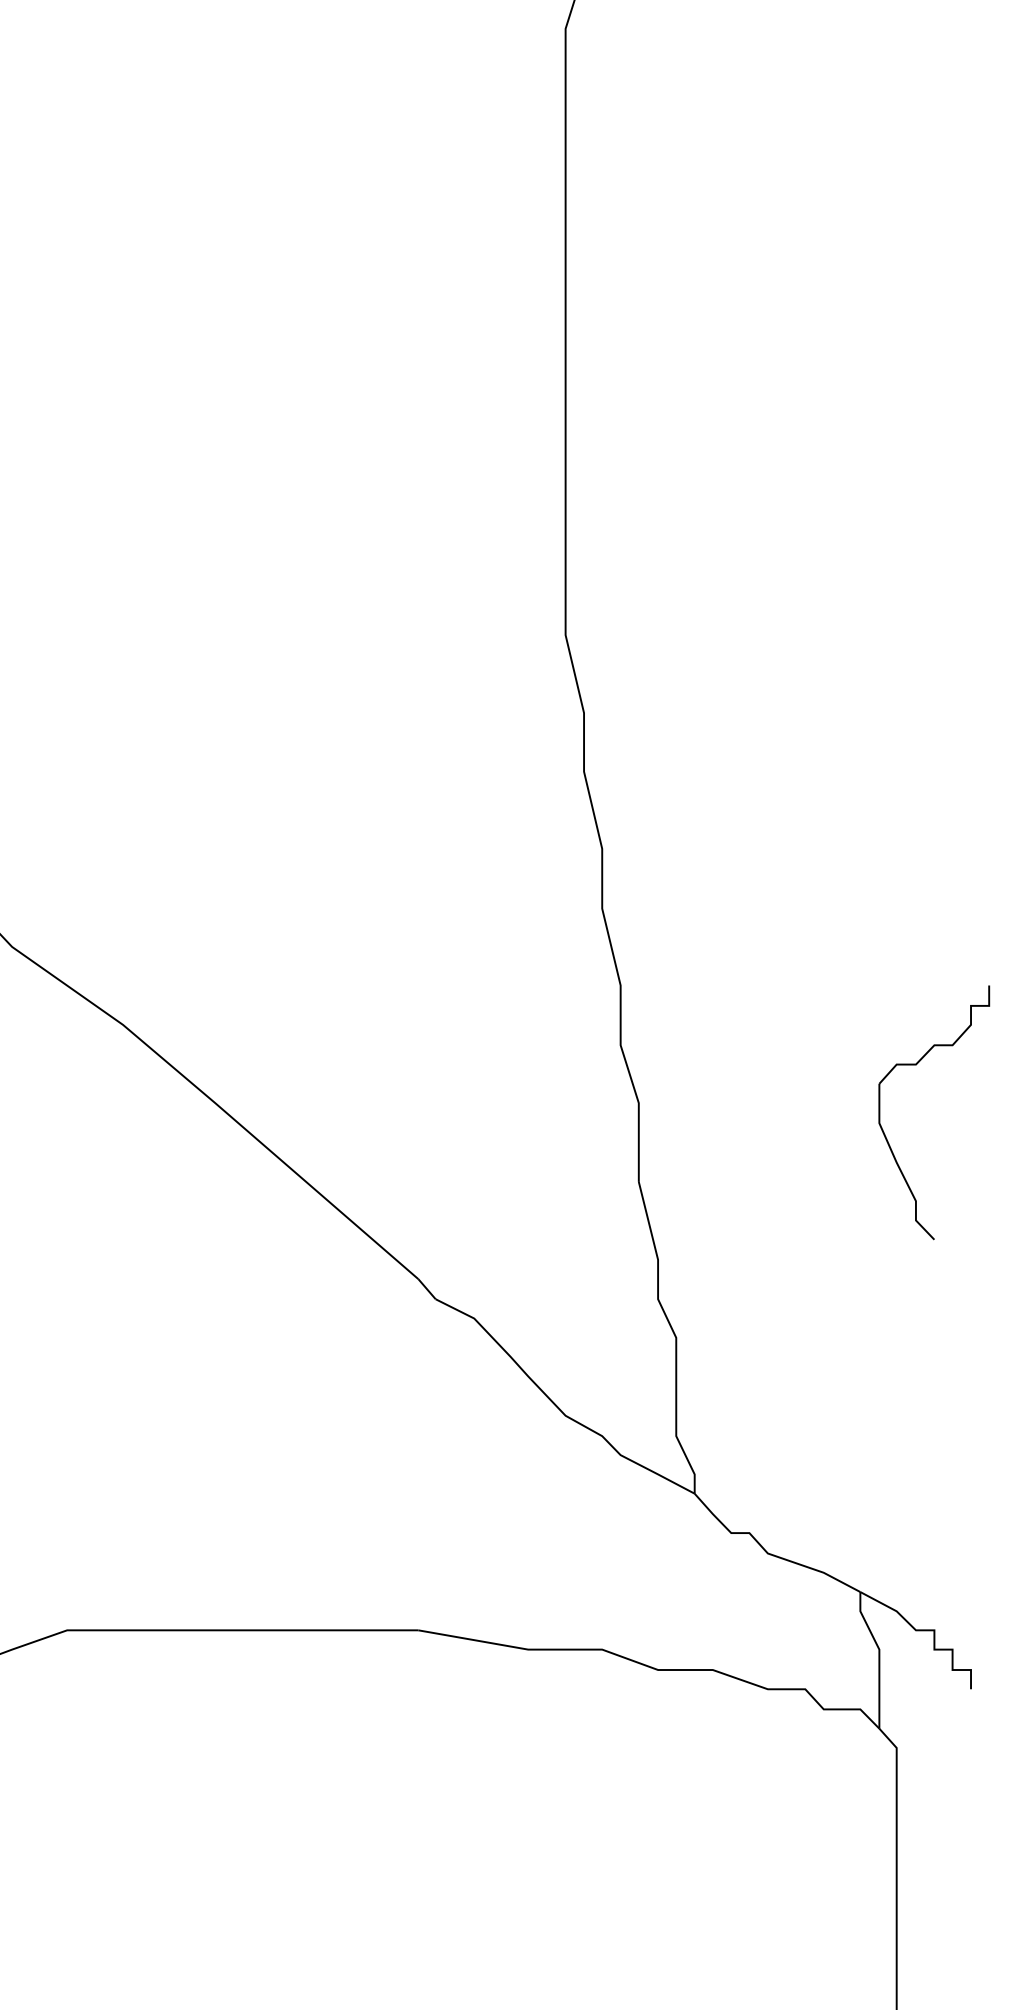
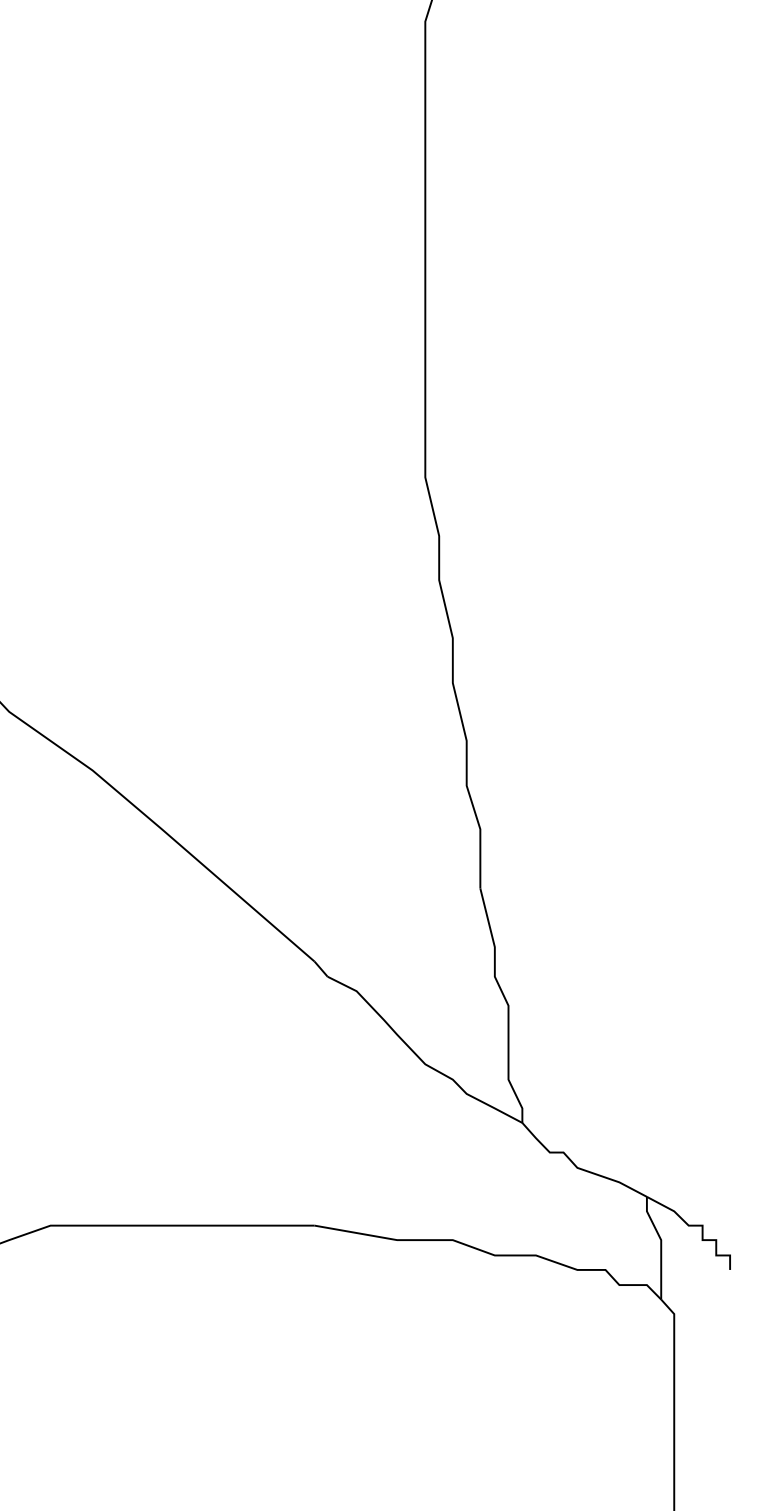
part: (915, 1066) -> (688, 801), removed

